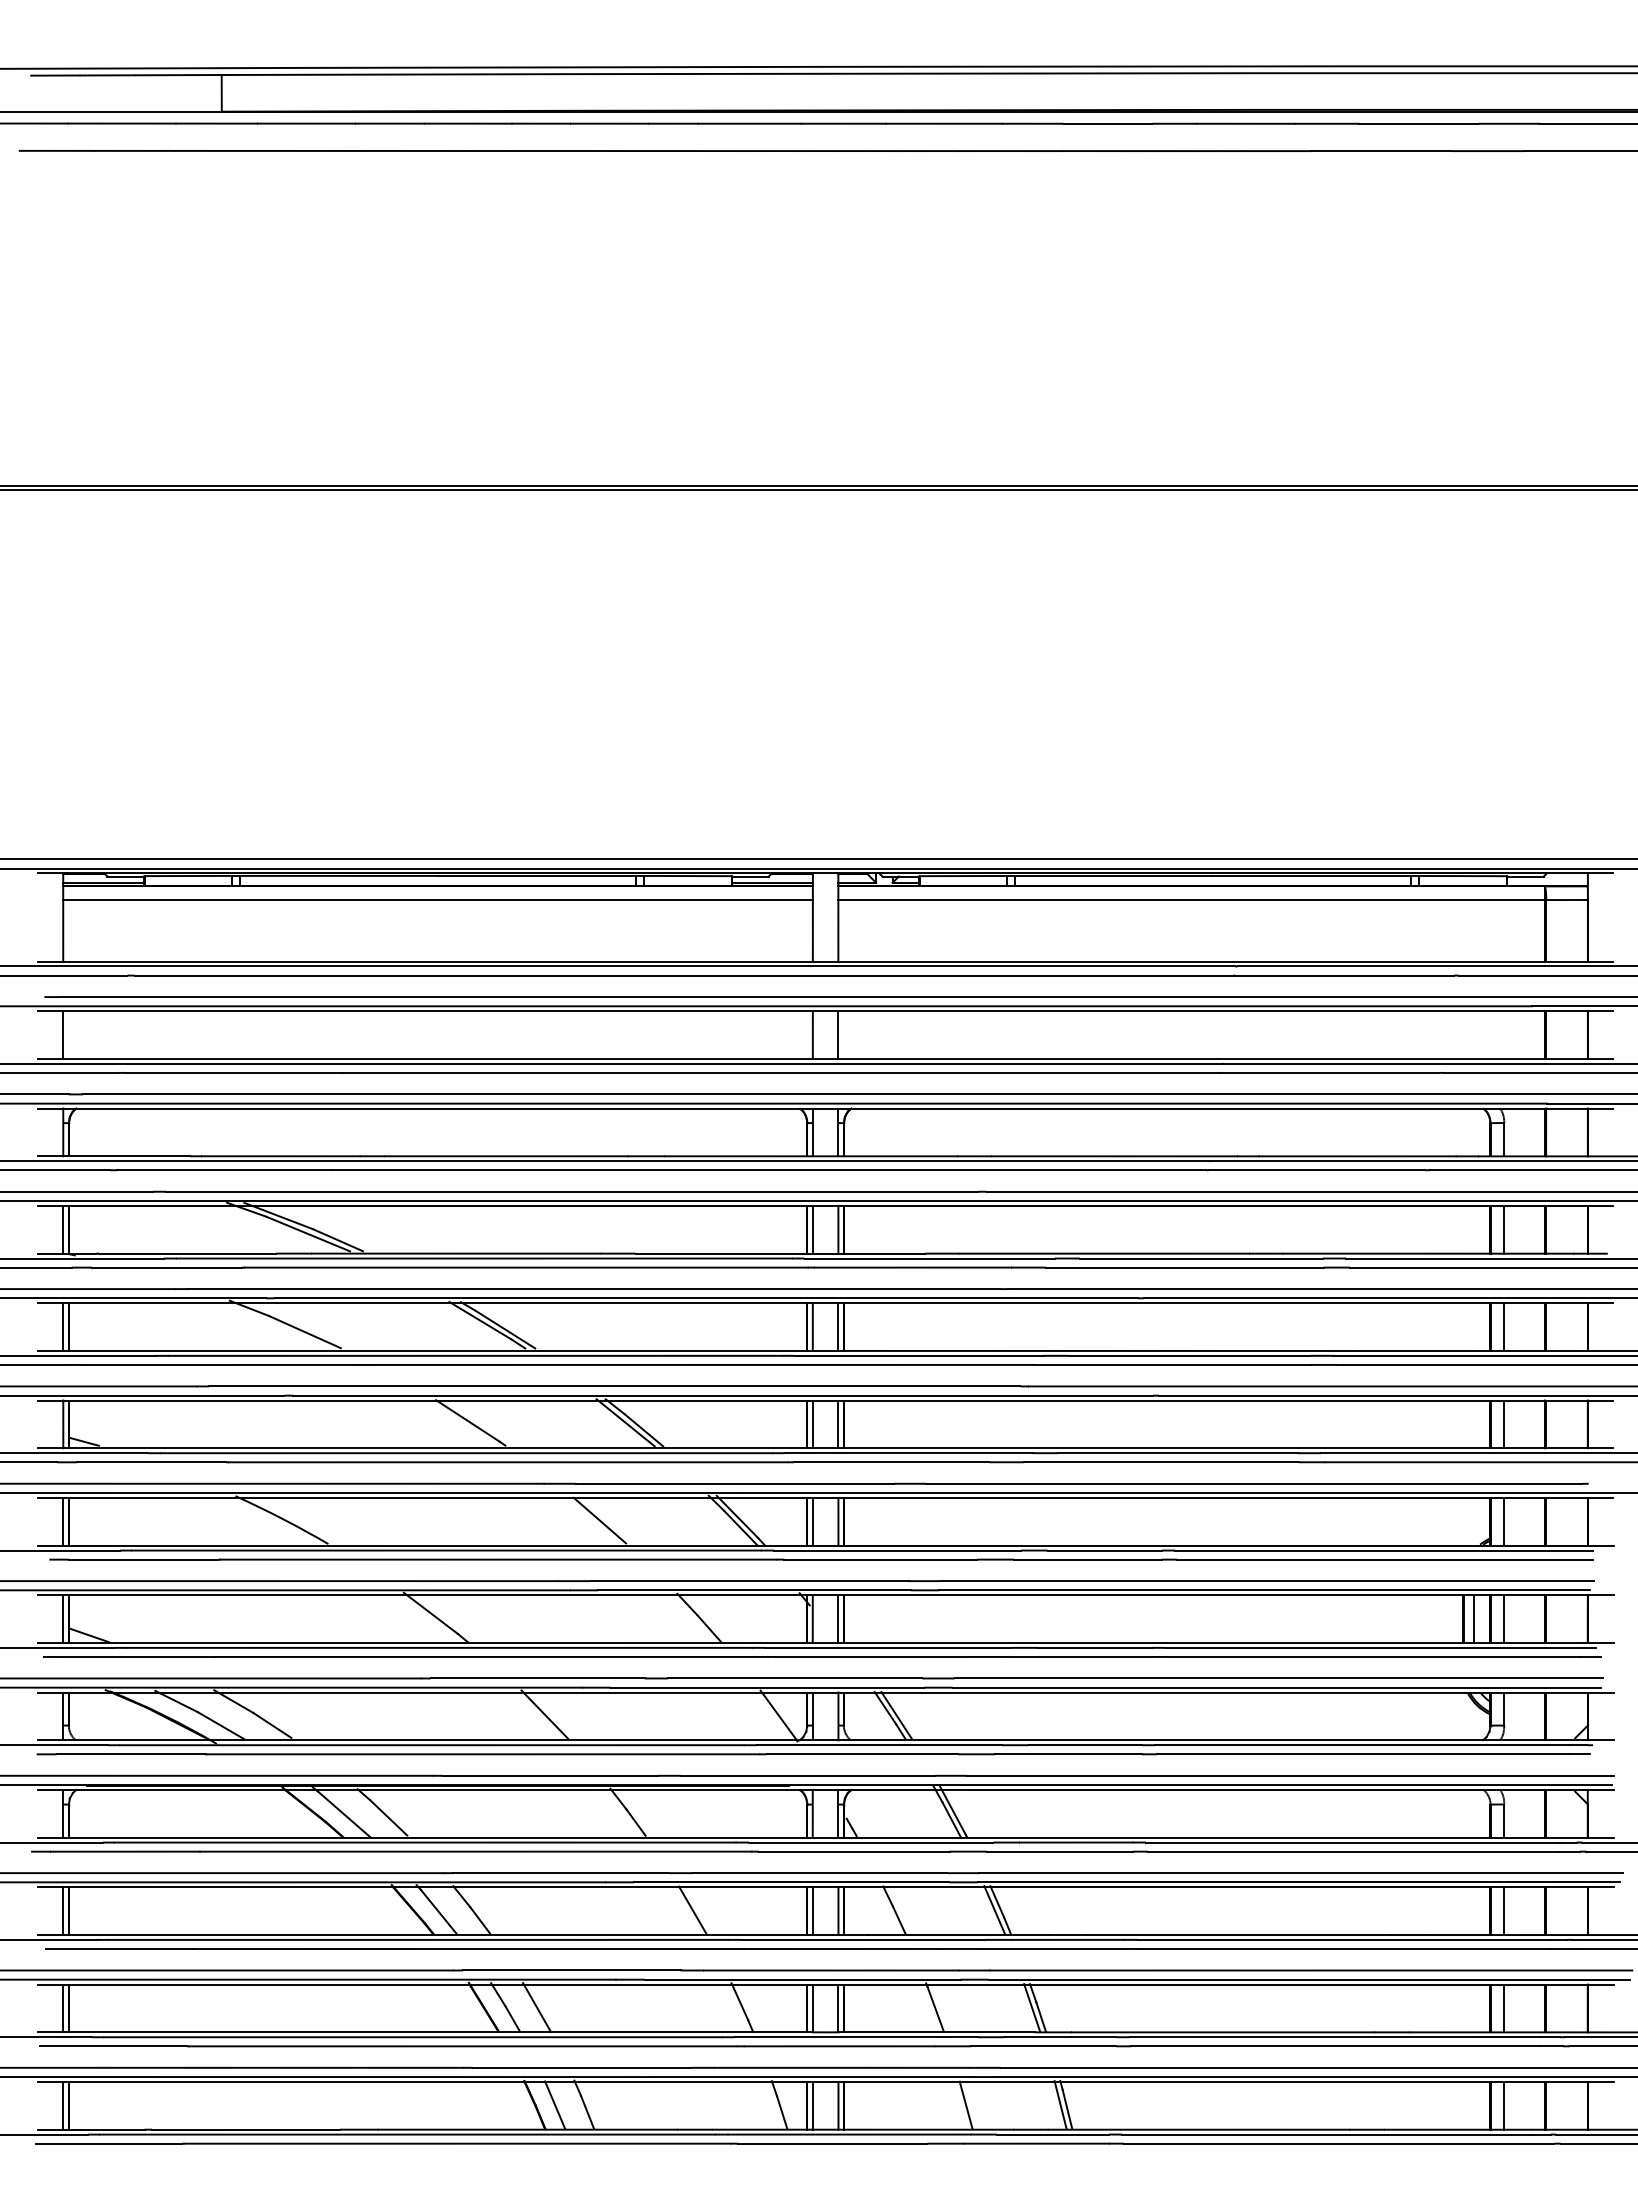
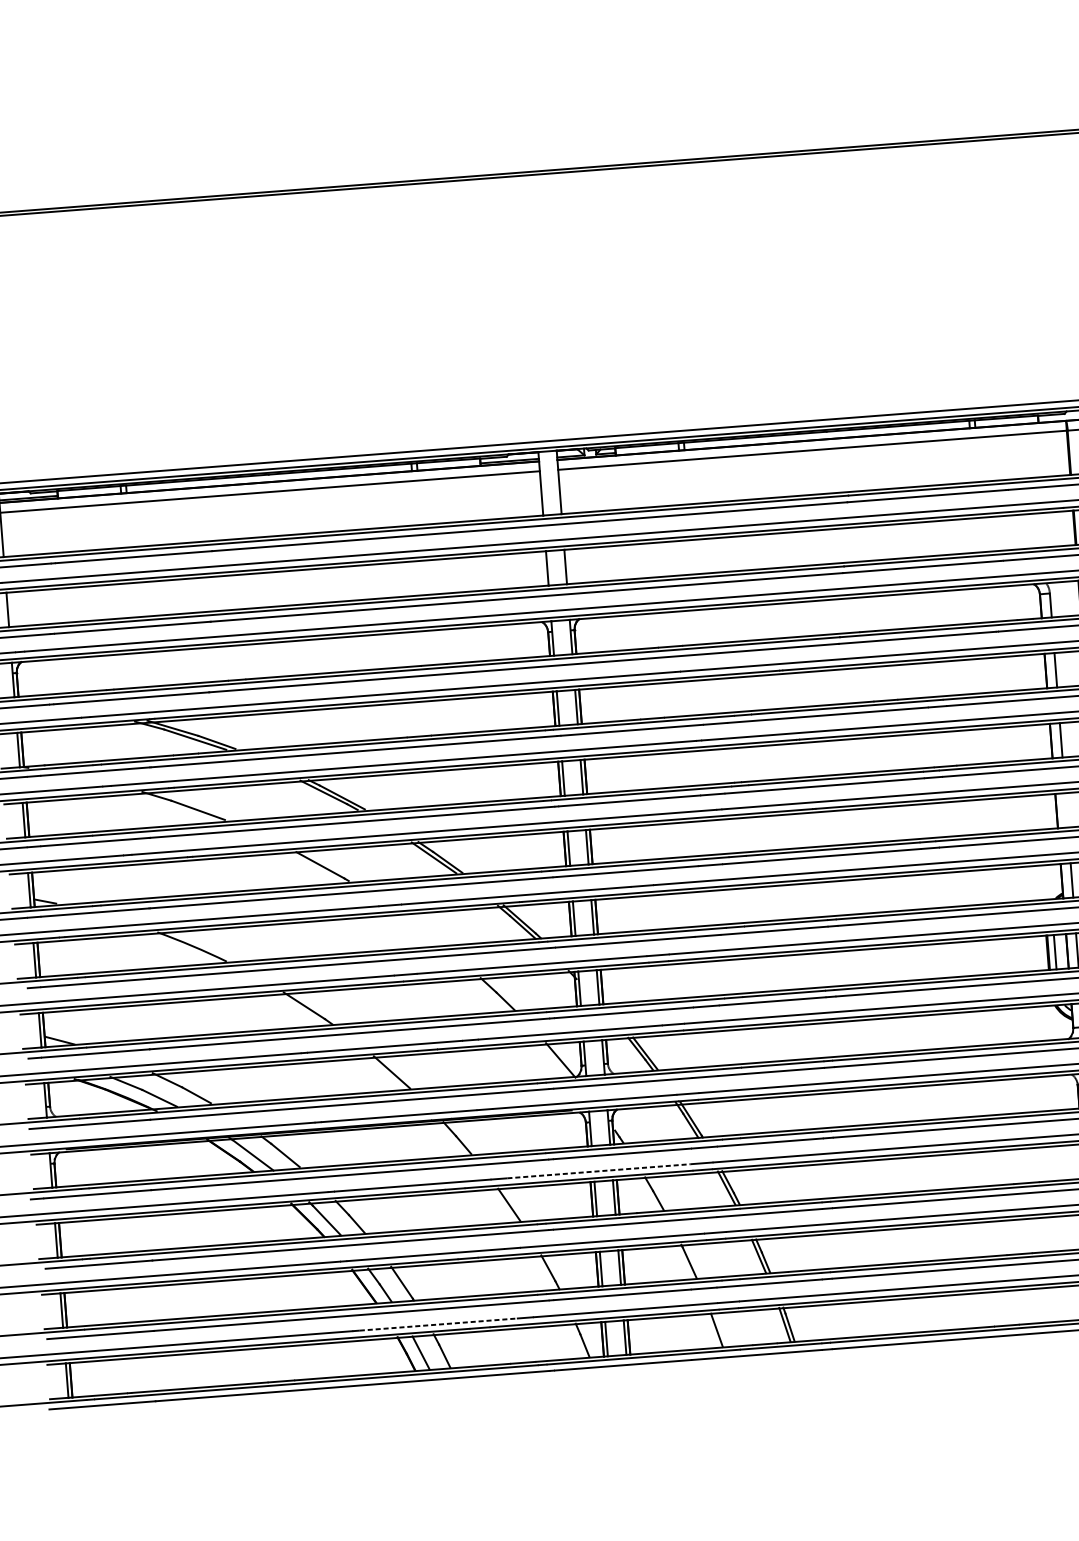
line: (1504, 1424) -> (1066, 810), removed
line: (599, 1520) -> (420, 929), removed
line: (820, 1873) -> (599, 1171), solid -> dashed
line: (582, 2067) -> (438, 1324), solid -> dashed

